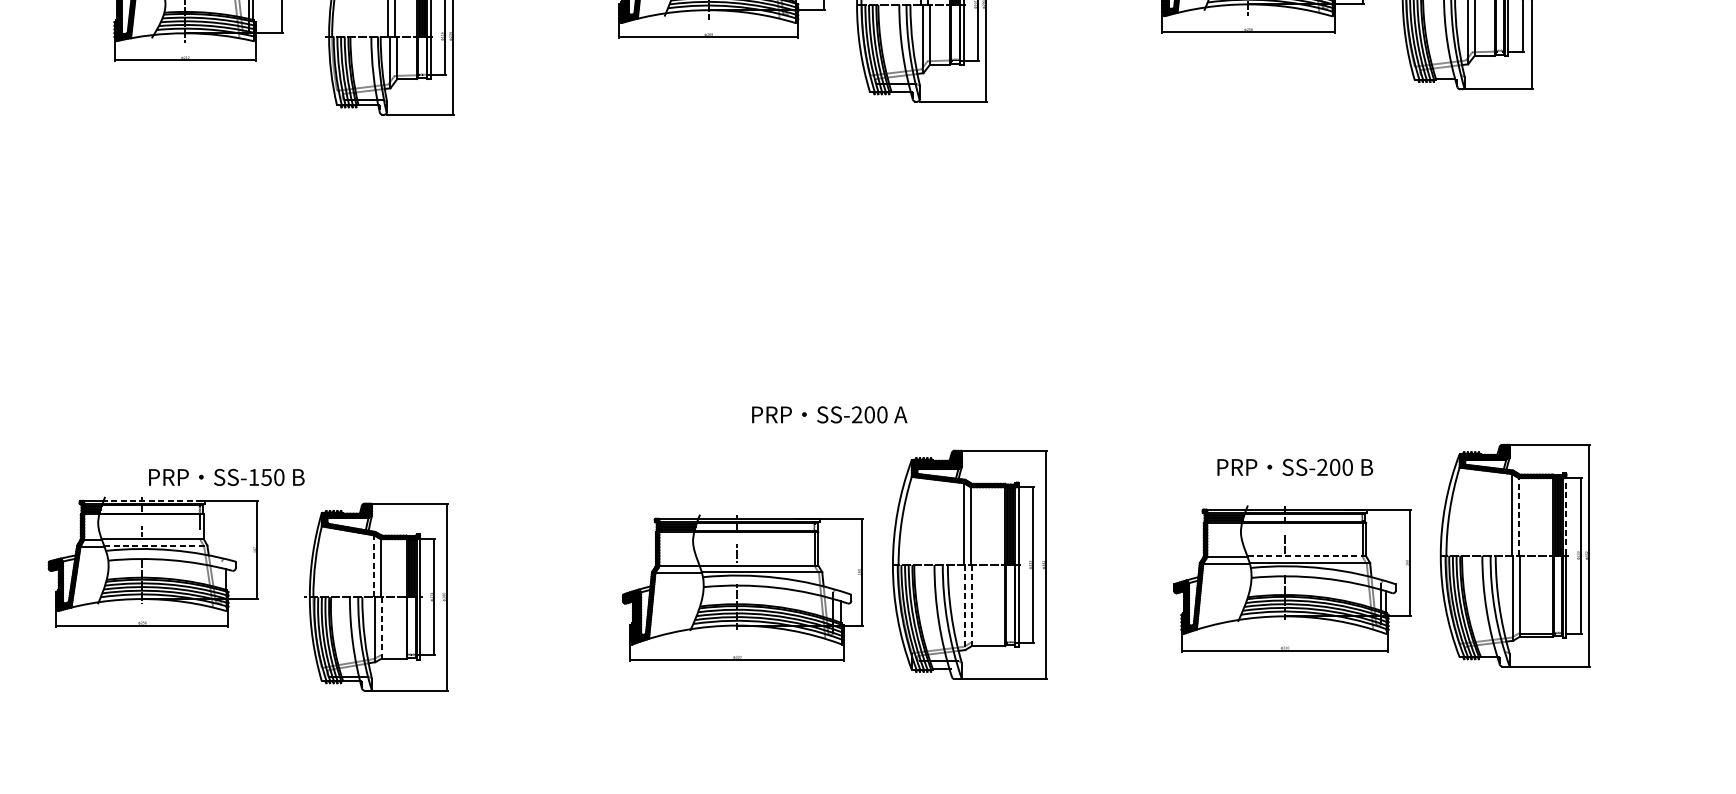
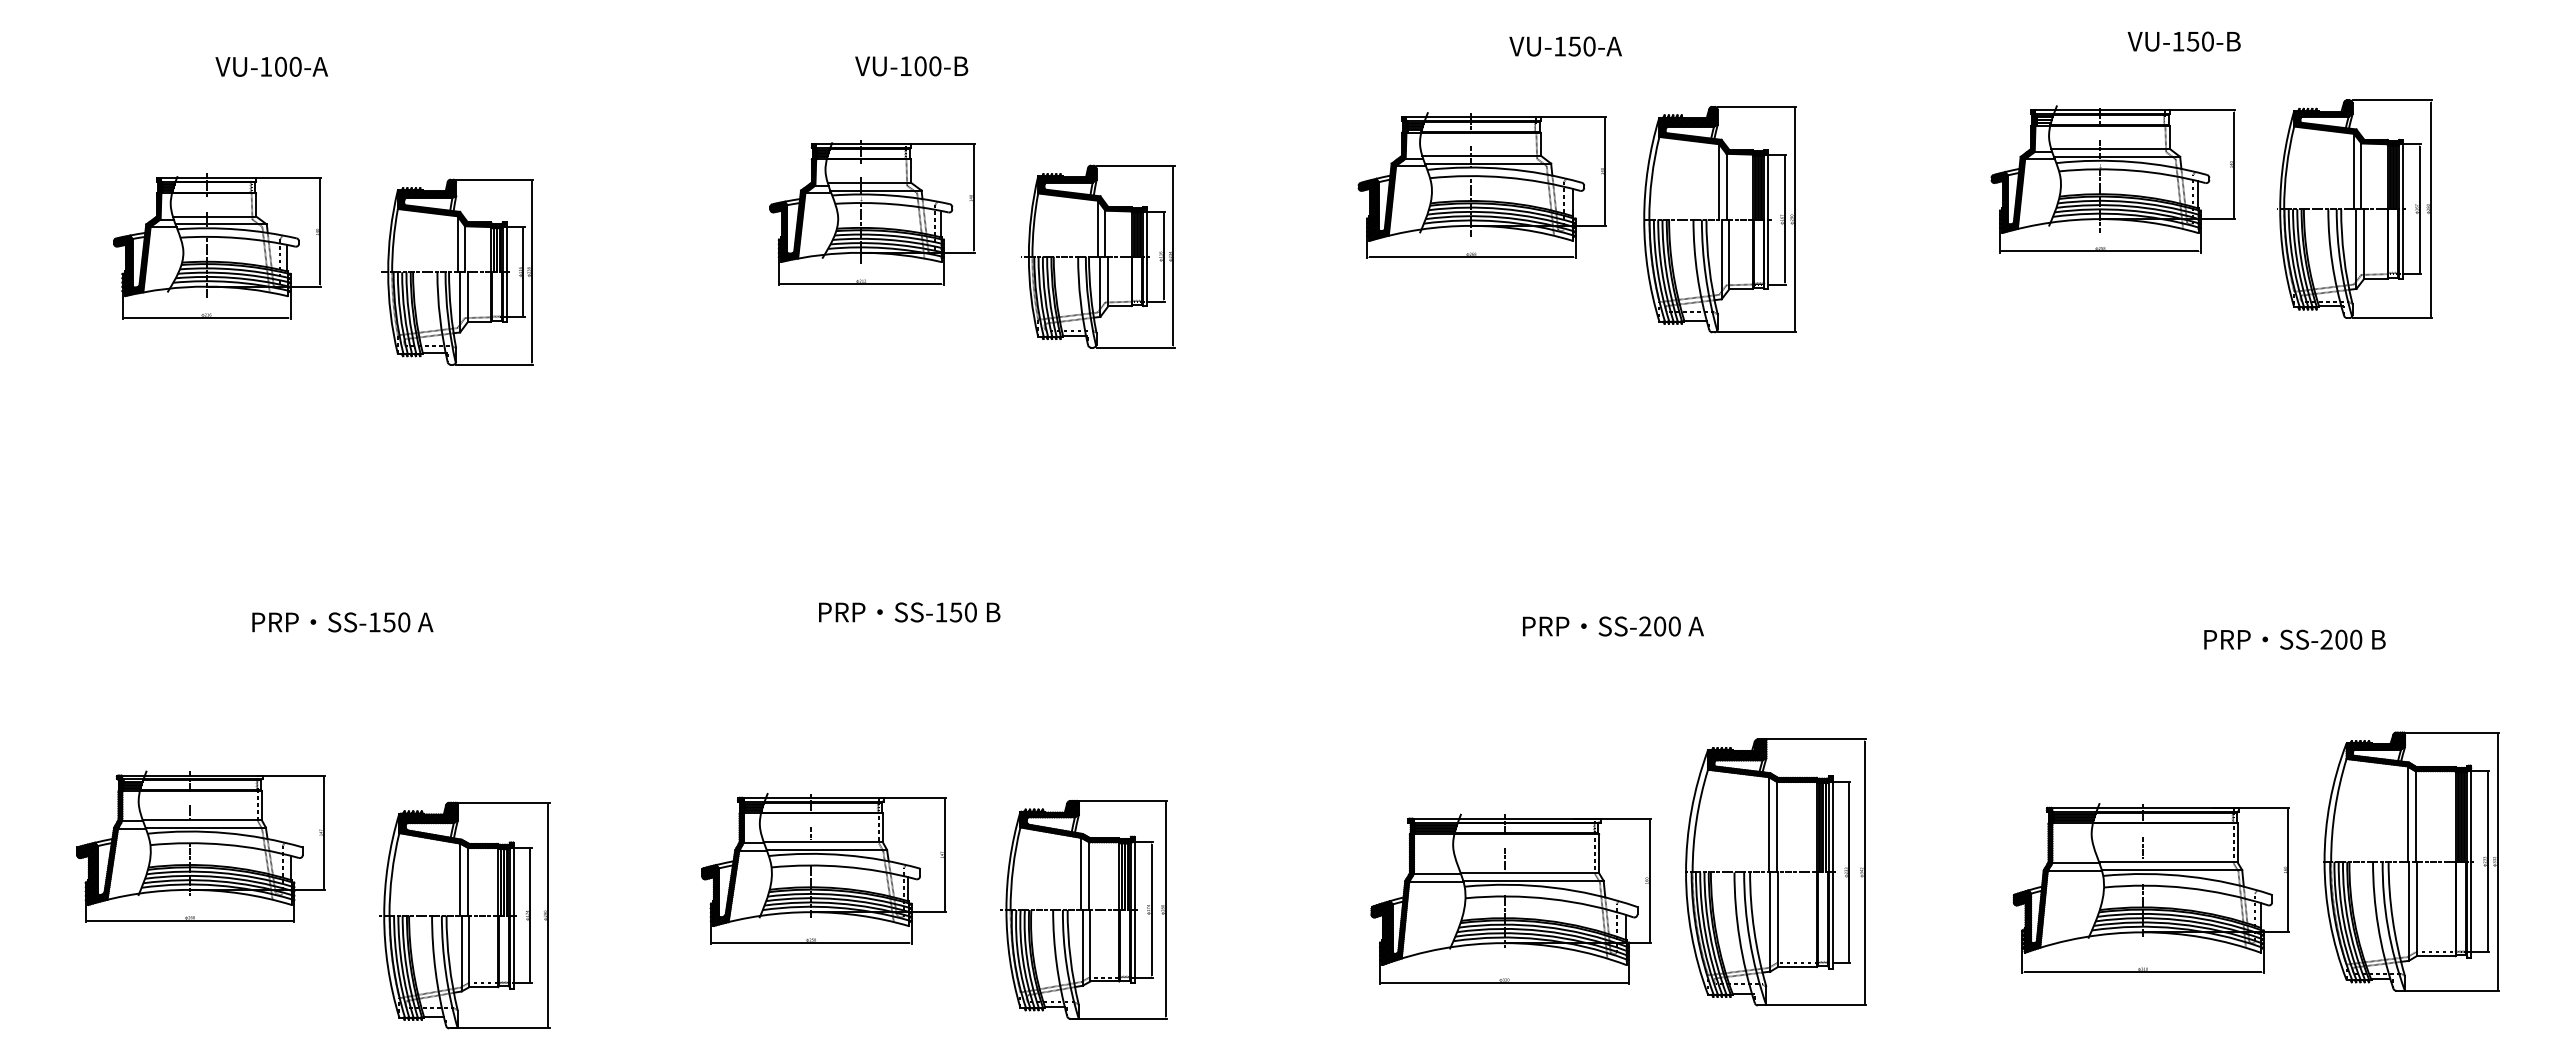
text: (829, 414) -> (1613, 626), moved
text: (1294, 467) -> (2294, 639), moved
text: (226, 477) -> (909, 612), moved
line: (152, 500) -> (822, 797), dashed -> solid
line: (1566, 515) -> (2471, 814), dashed -> solid
line: (1518, 516) -> (2415, 815), dashed -> solid
line: (156, 545) -> (827, 849), dashed -> solid
line: (1306, 556) -> (2168, 862), dashed -> solid
line: (374, 565) -> (1081, 873), dashed -> solid
line: (972, 606) -> (1778, 920), dashed -> solid
line: (965, 607) -> (1770, 922), dashed -> solid
line: (381, 627) -> (1090, 945), dashed -> solid

